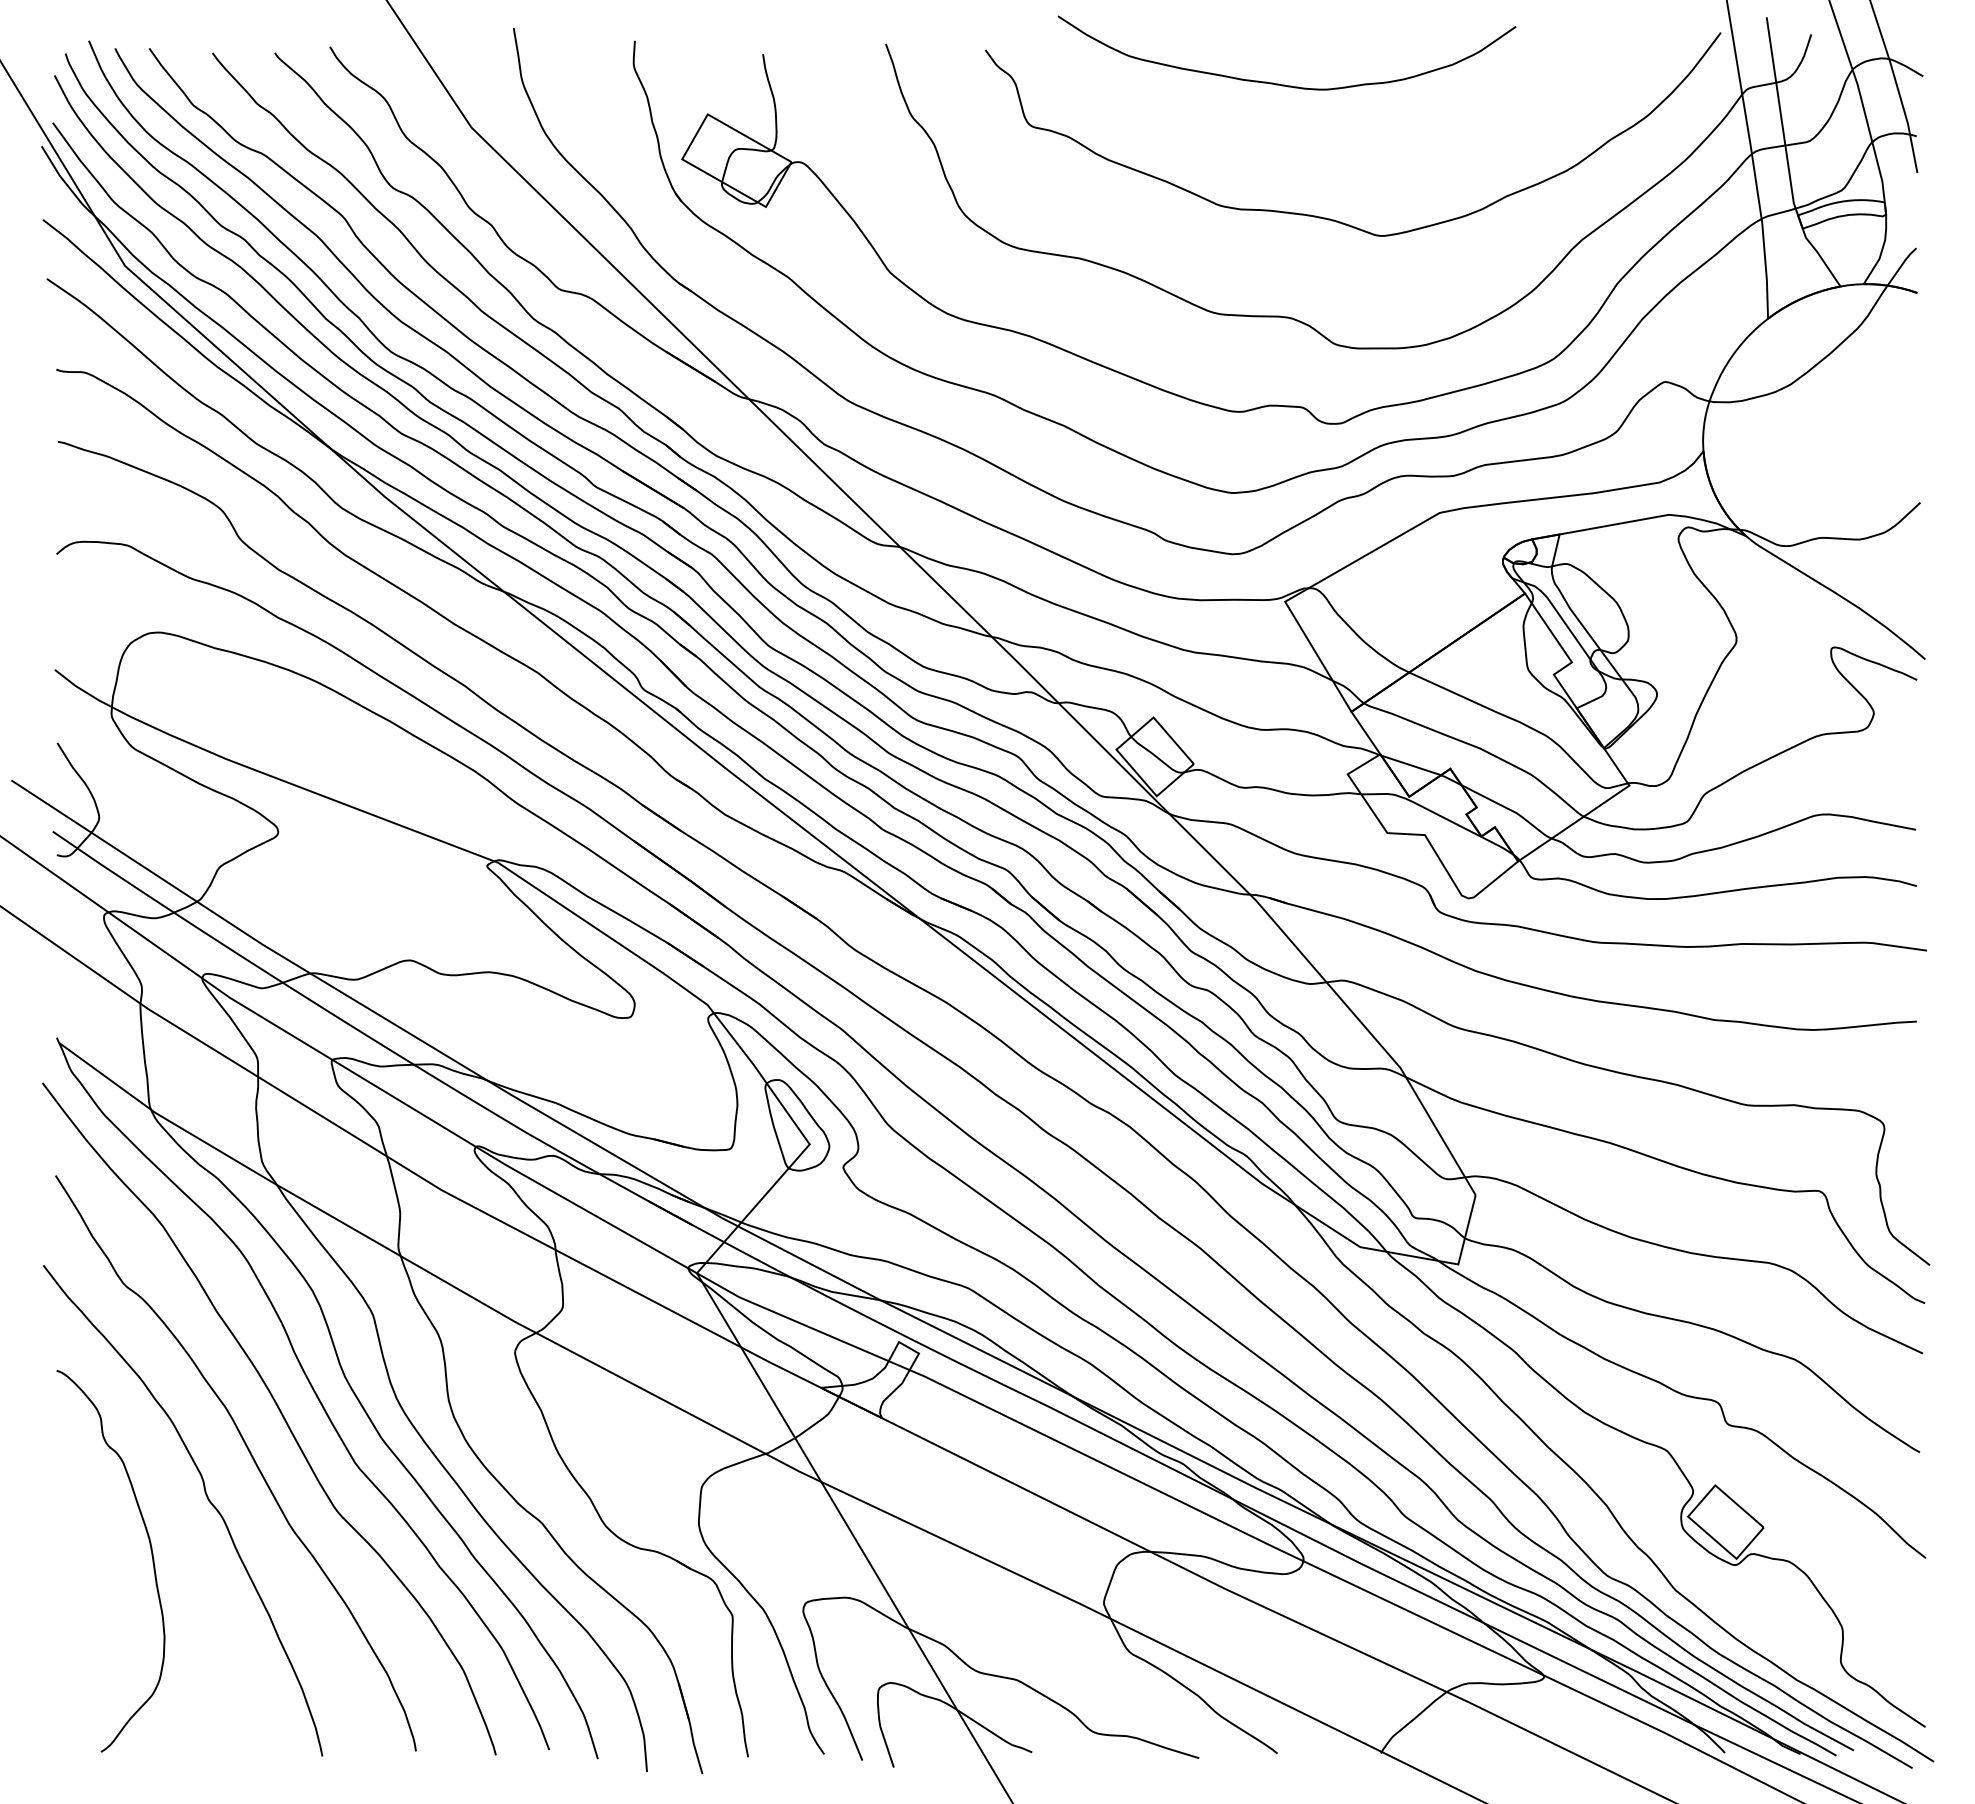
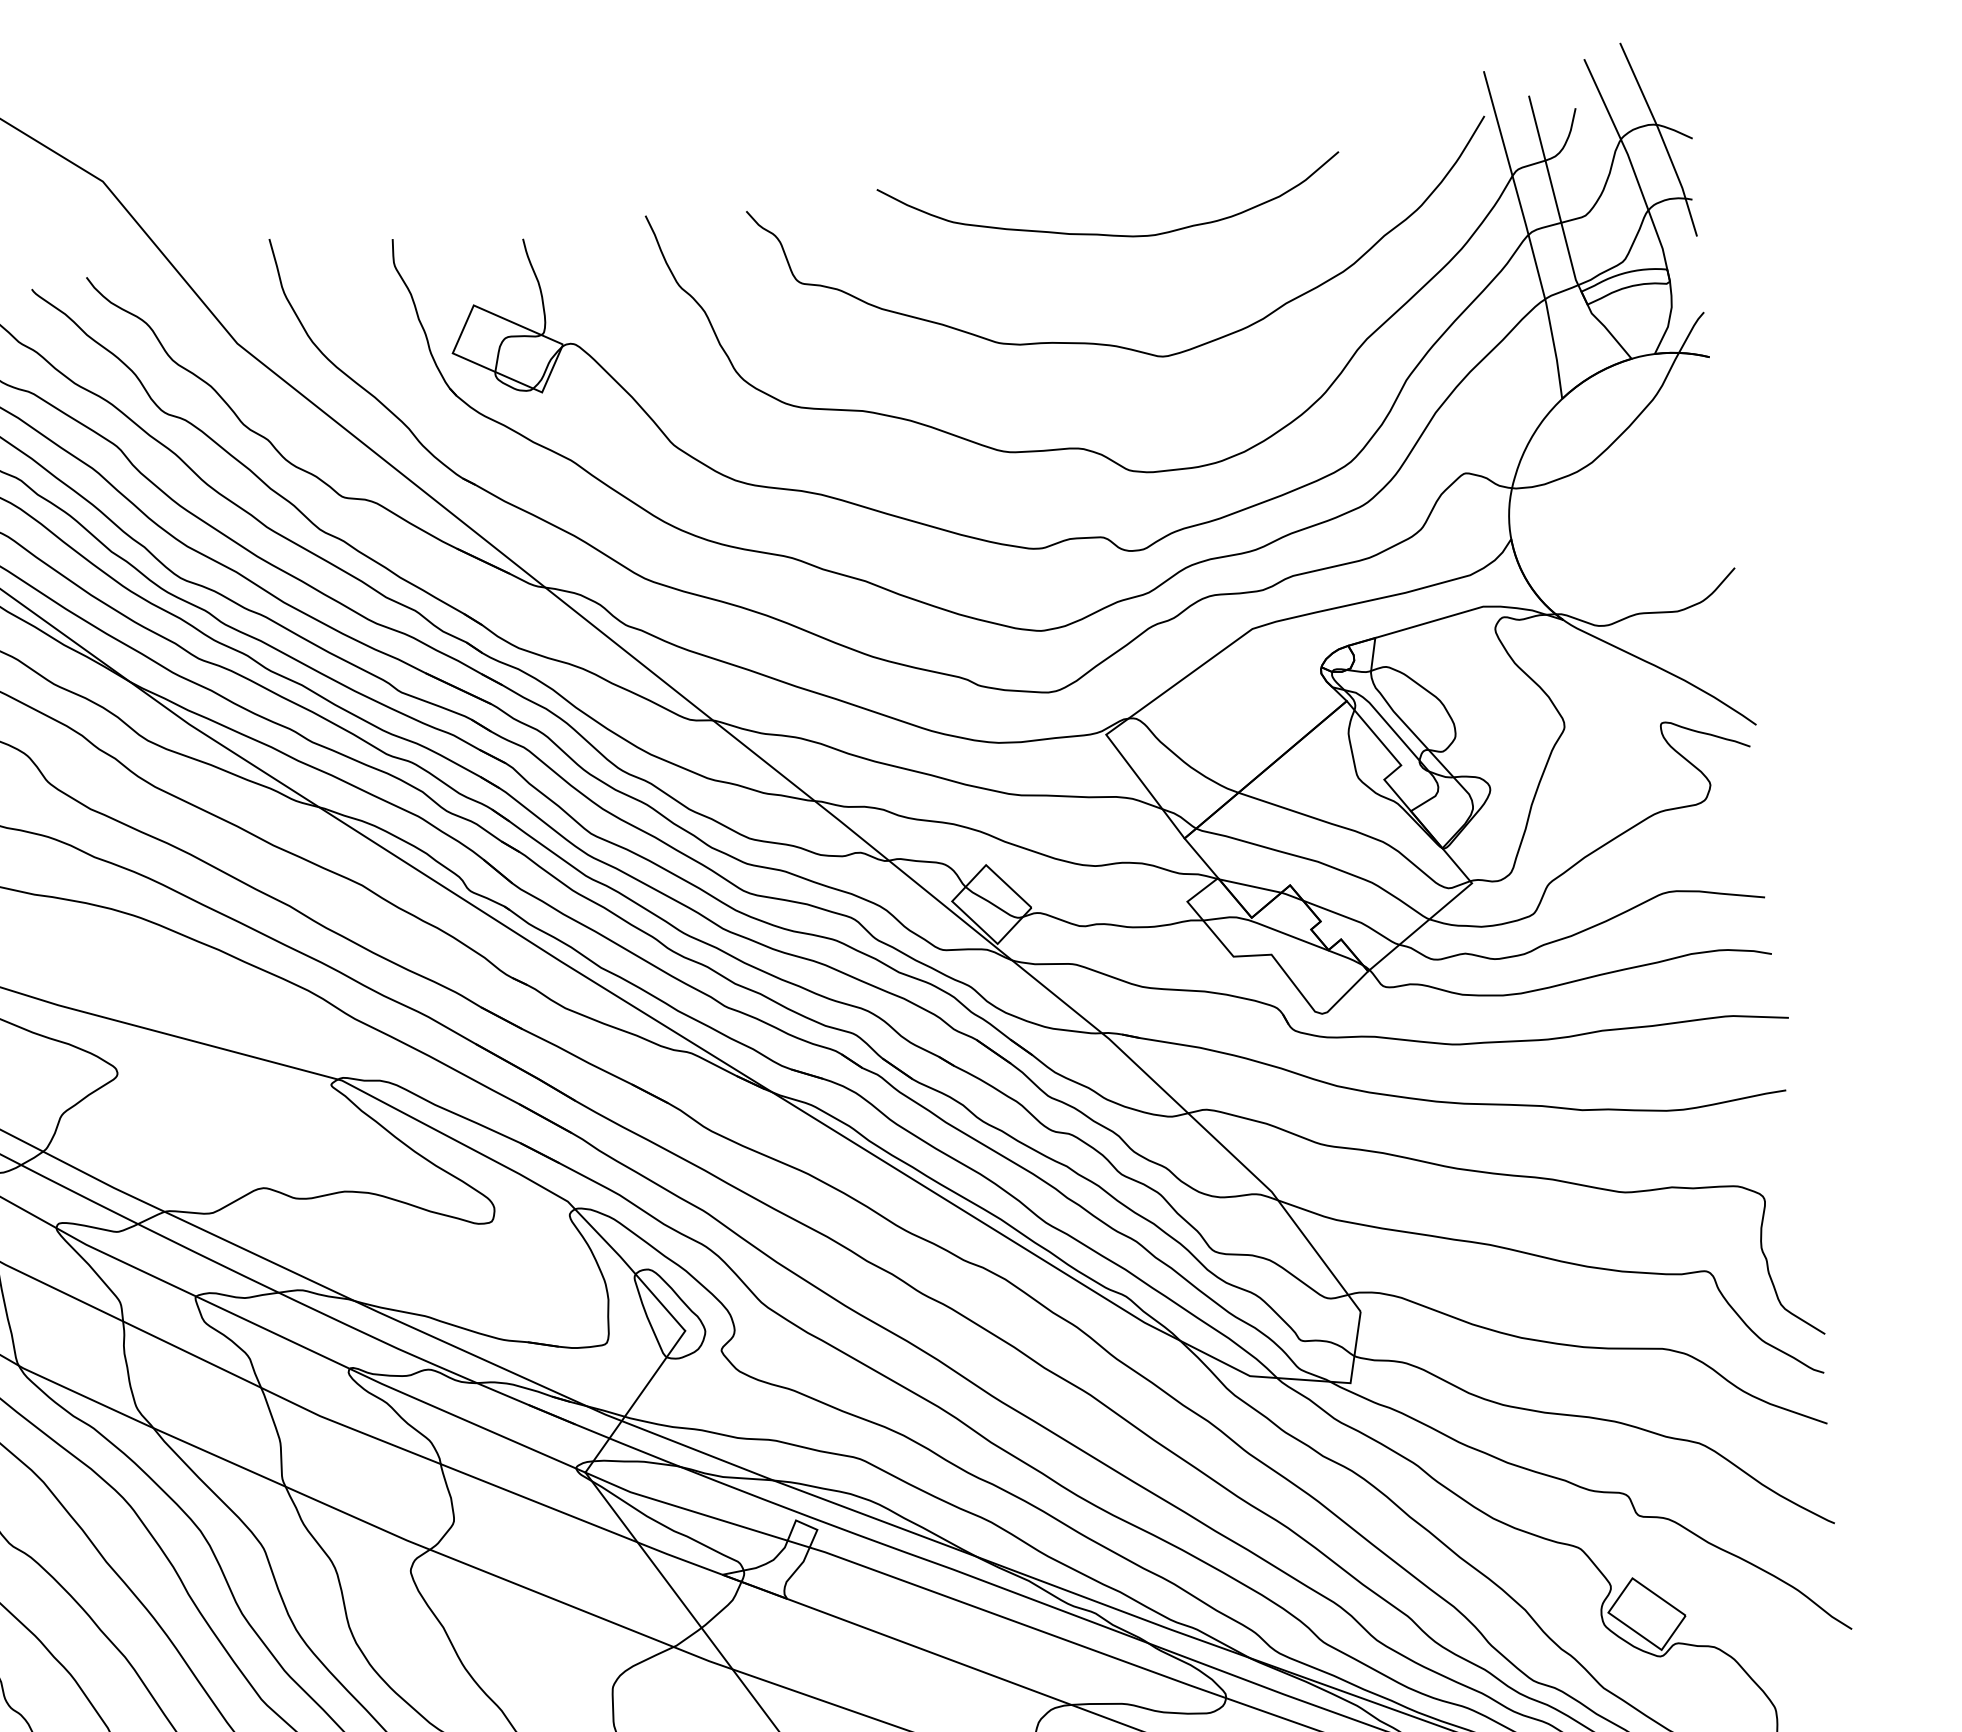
curve: (1279, 83) -> (1106, 233), moved

